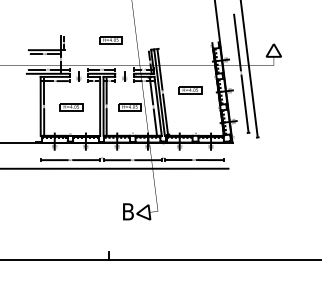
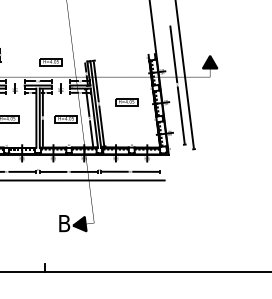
part: (110, 40) -> (50, 62), moved
fill: (273, 49) -> (209, 61), added
fill: (143, 212) -> (79, 224), added

